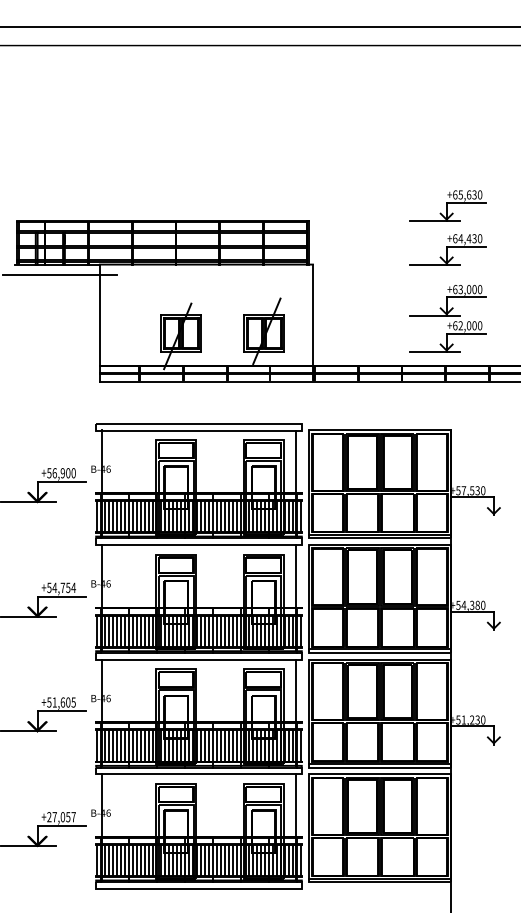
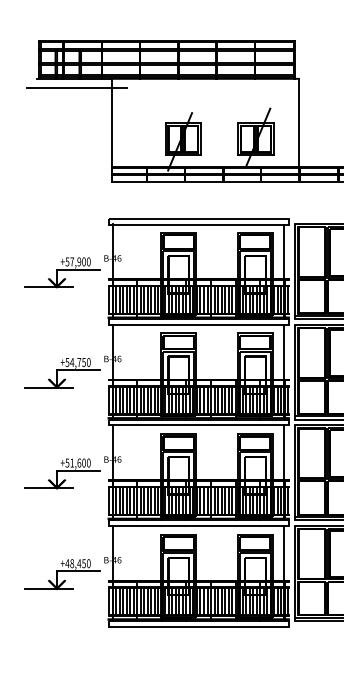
text: (54, 473) -> (71, 262), +56,900 -> +57,900
text: (73, 587) -> (88, 362), +54,754 -> +54,750
text: (73, 702) -> (88, 463), +51,605 -> +51,600
text: (61, 817) -> (78, 563), +27,057 -> +48,450

